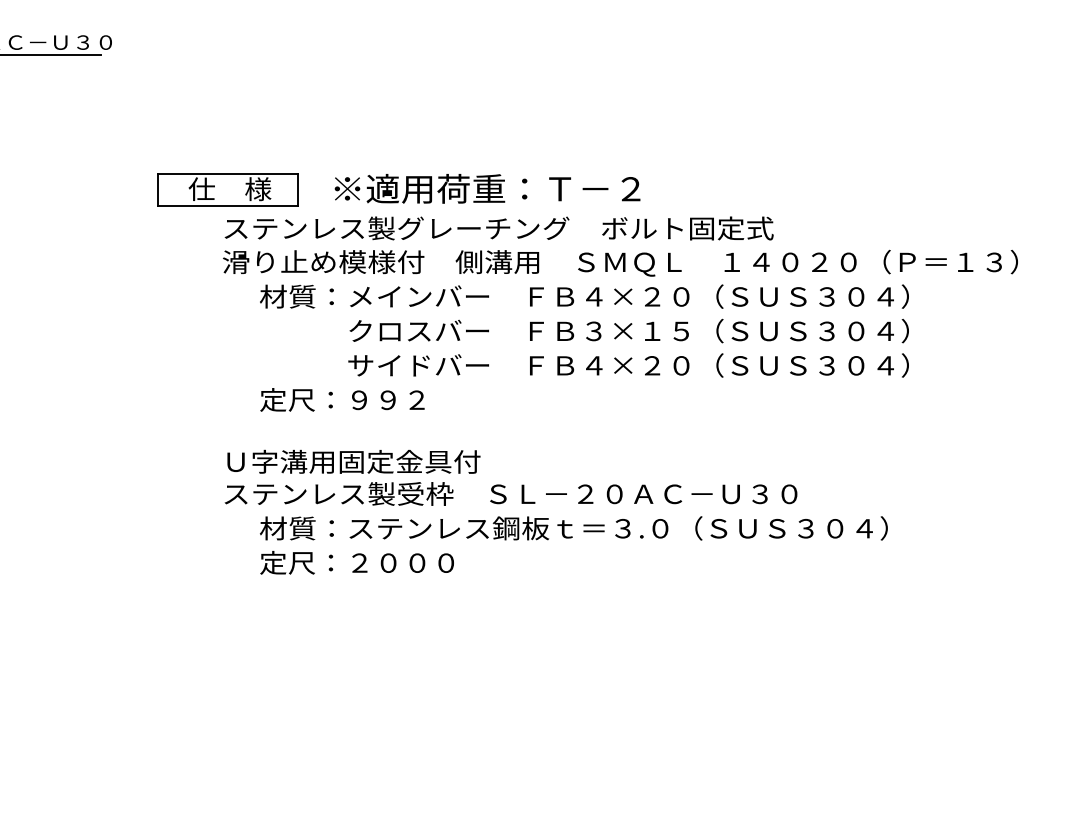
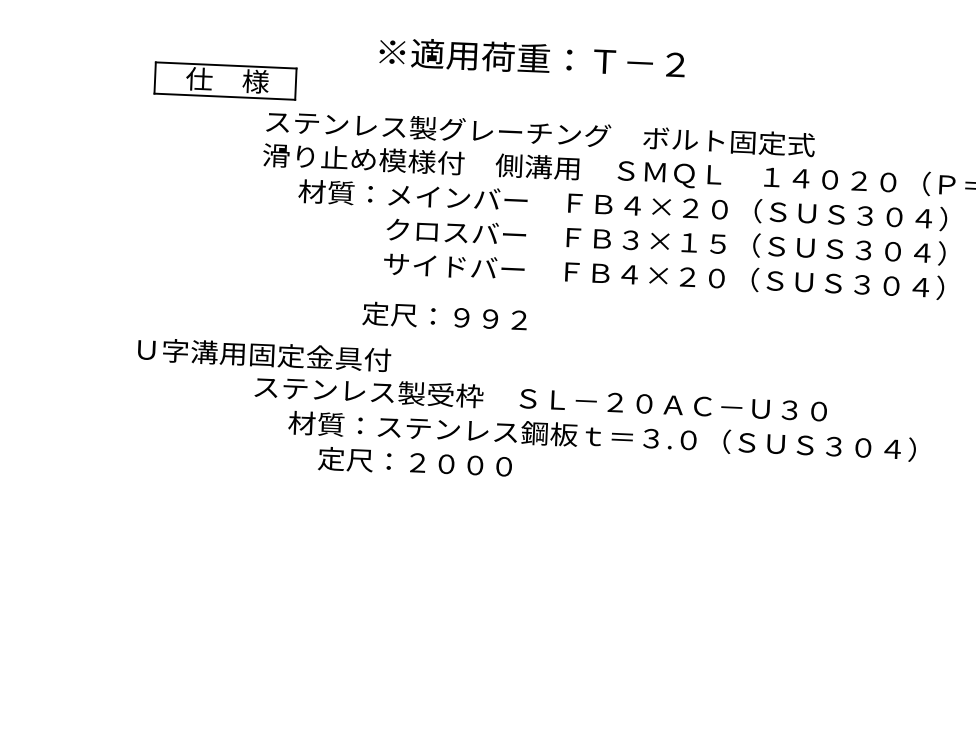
text: (487, 188) -> (532, 57), moved
part: (227, 189) -> (224, 80), moved
text: (342, 399) -> (444, 316), moved
text: (353, 461) -> (264, 354), moved
text: (356, 562) -> (414, 462), moved

